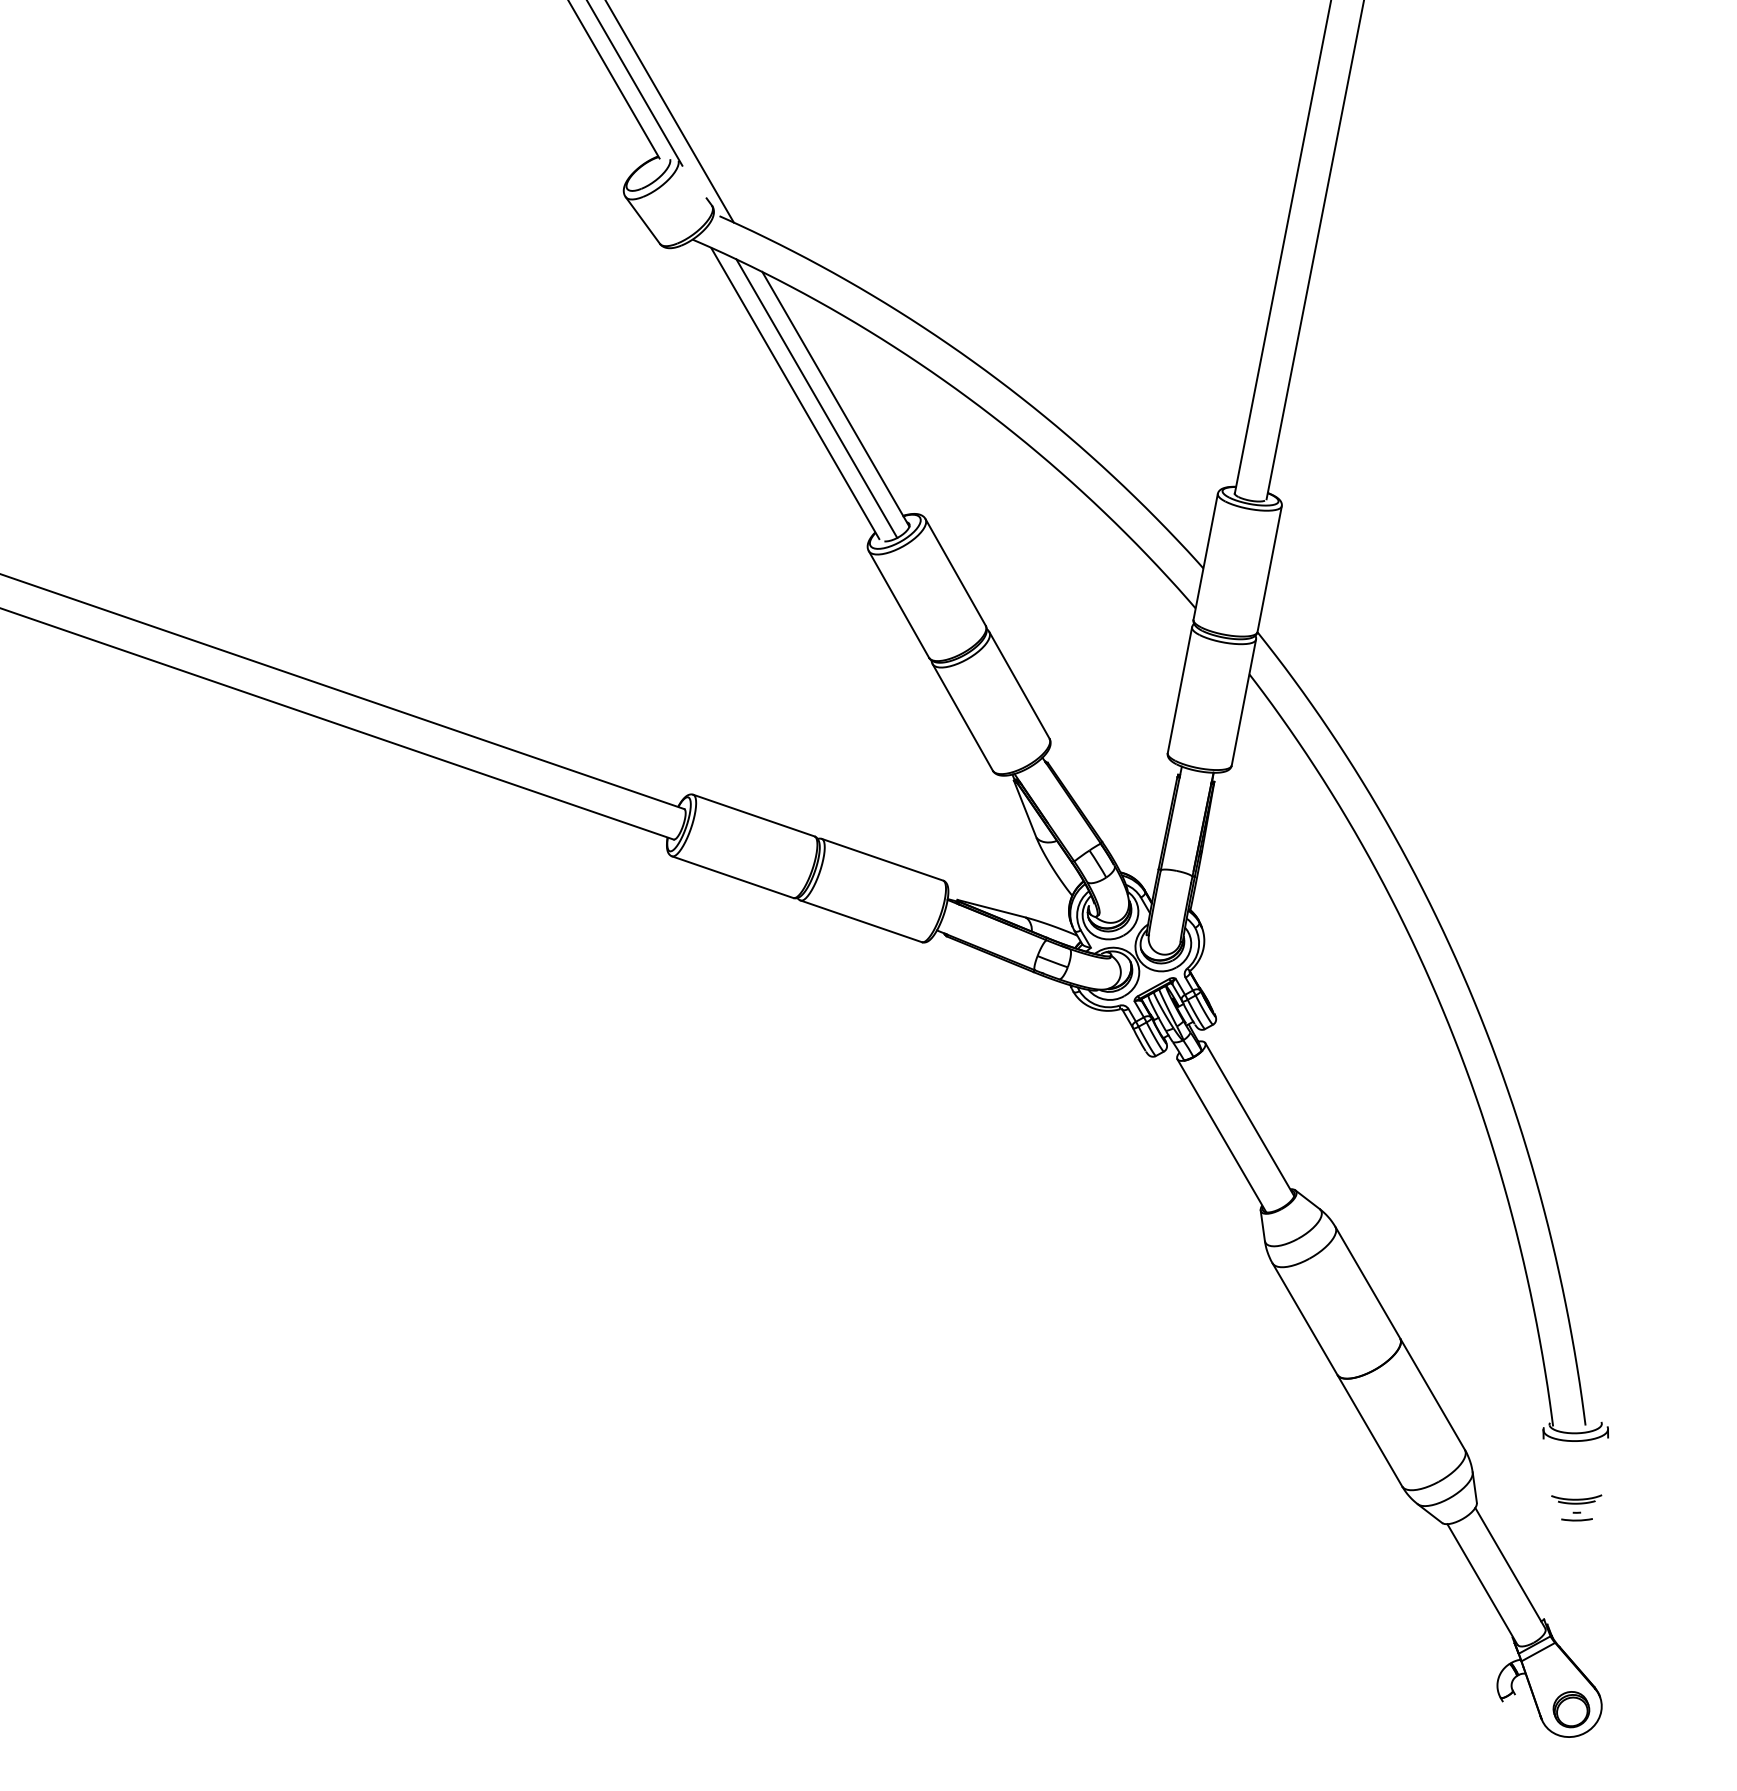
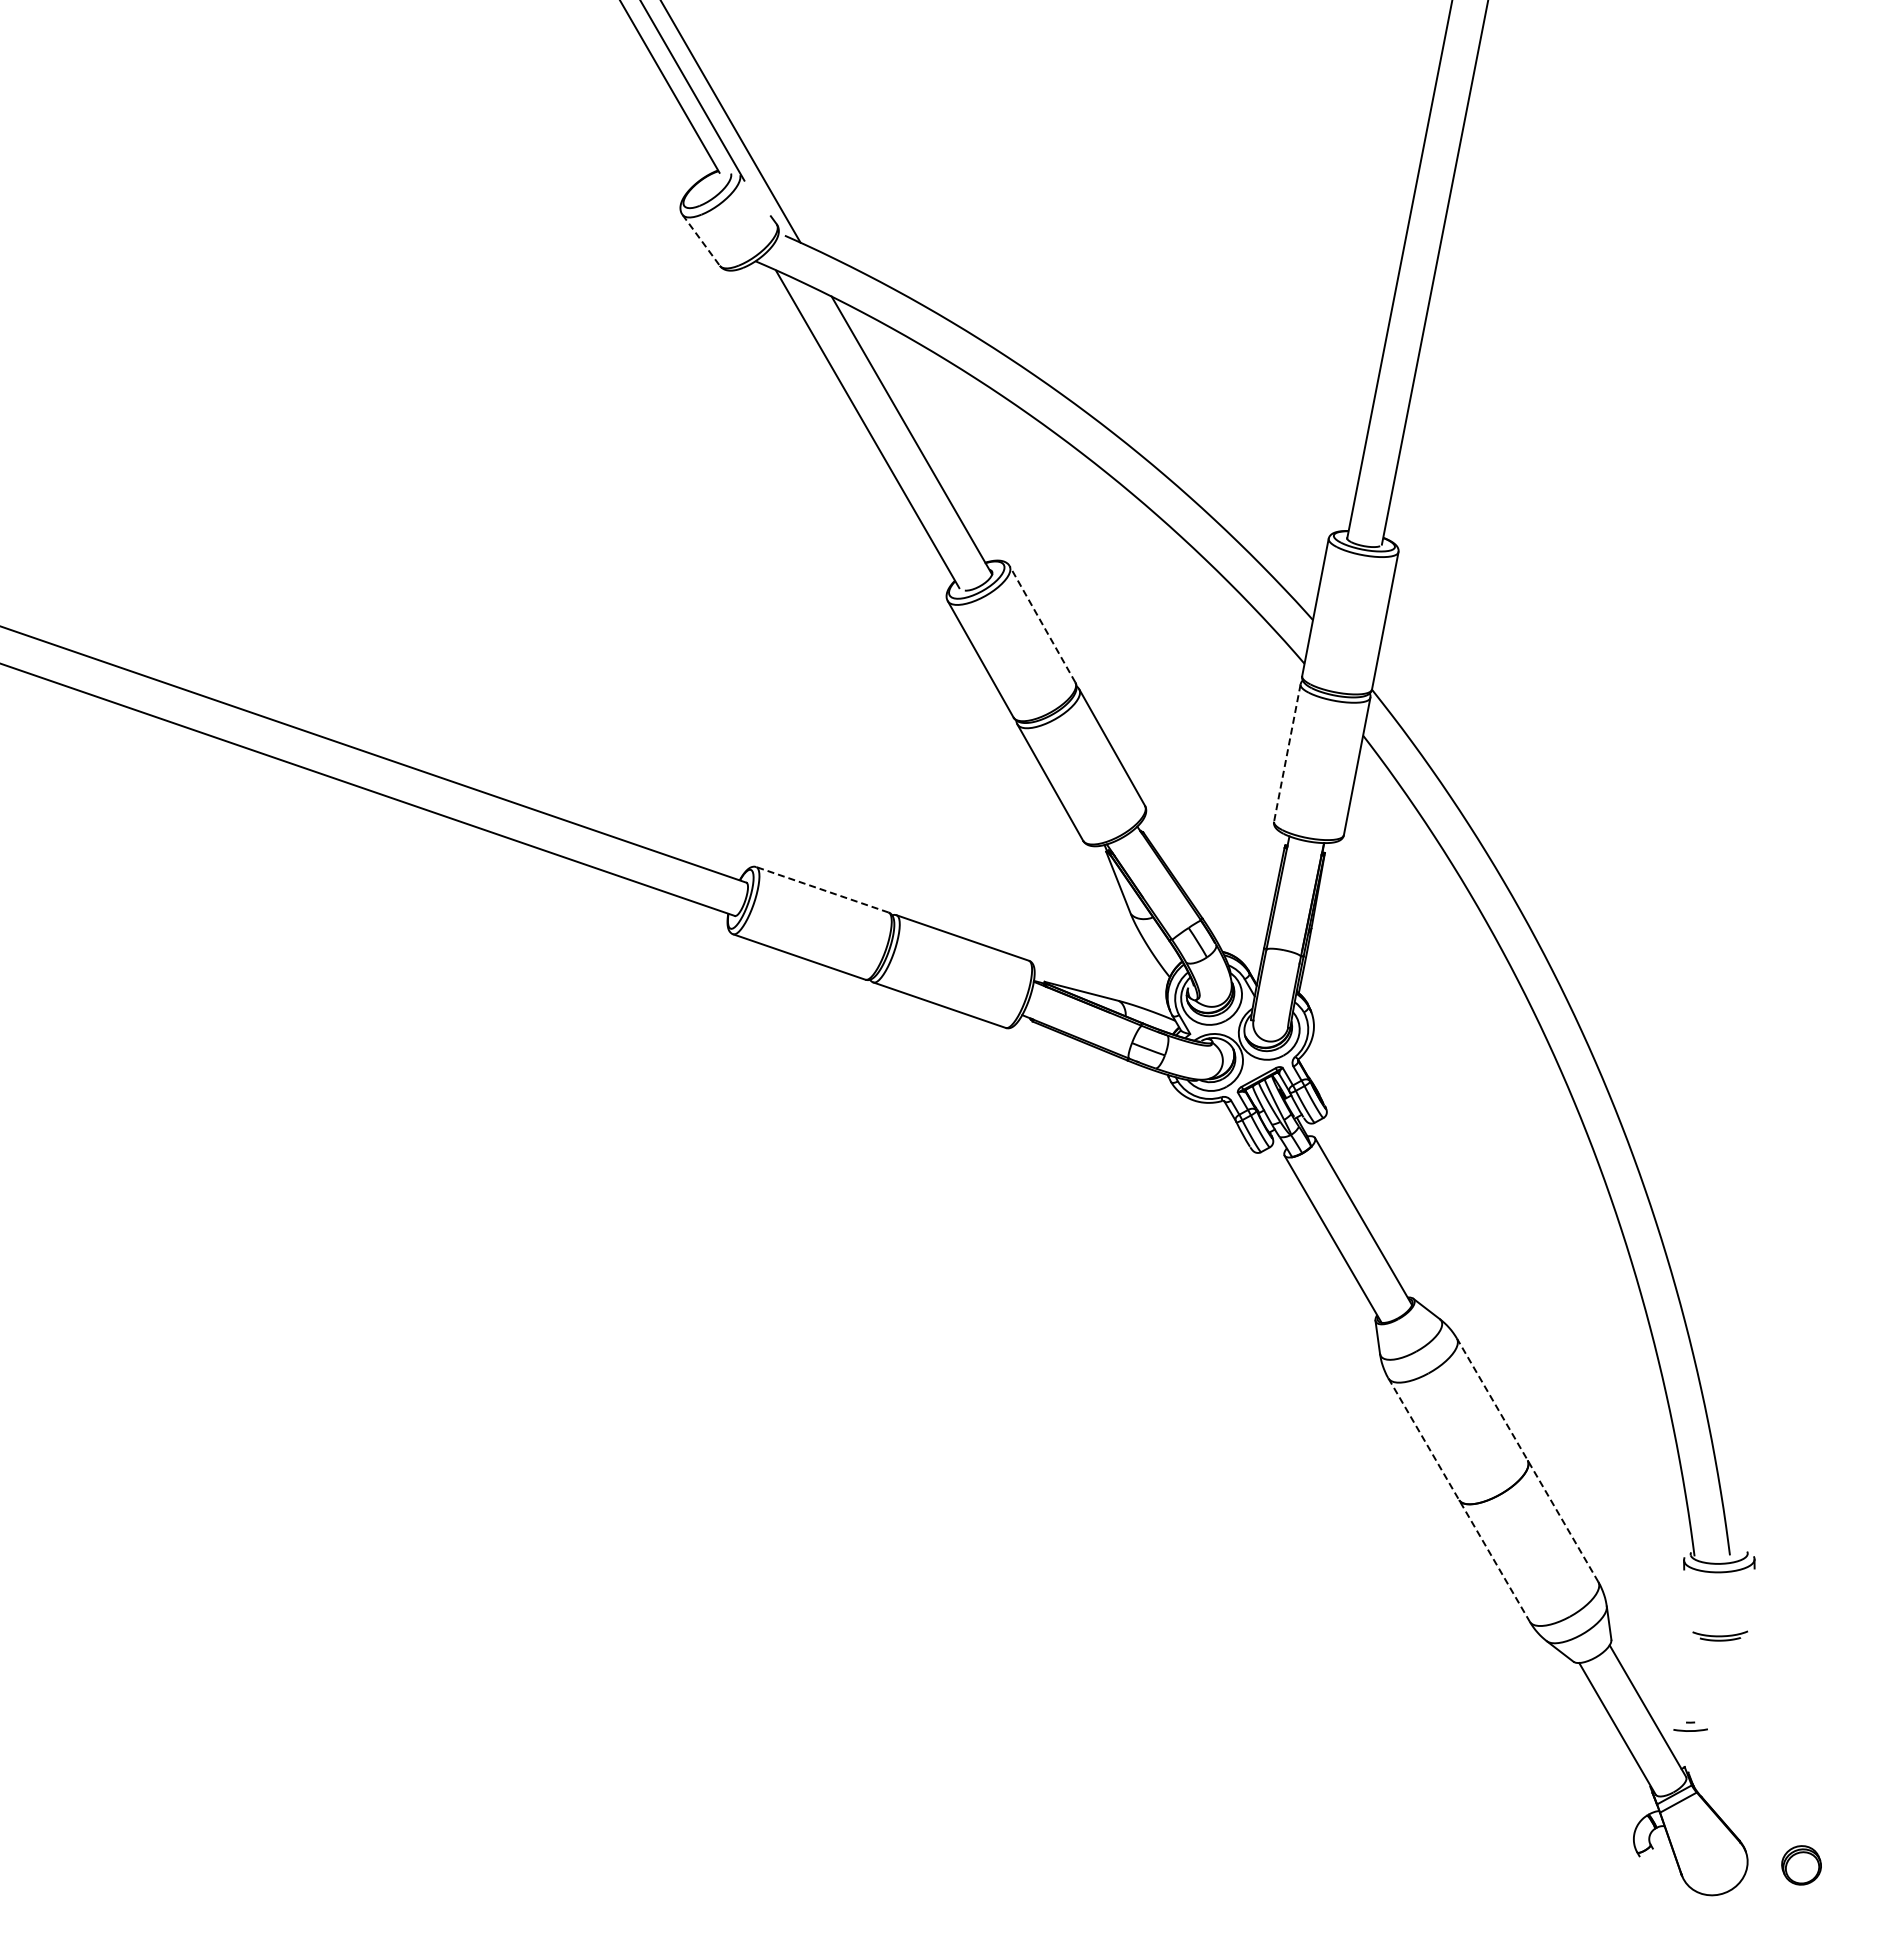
line: (643, 220) -> (701, 240), solid -> dashed
line: (816, 398) -> (890, 434), removed
line: (955, 572) -> (1042, 624), solid -> dashed
line: (1180, 690) -> (1287, 753), solid -> dashed
line: (753, 815) -> (822, 889), solid -> dashed
line: (1400, 1338) -> (1527, 1460), solid -> dashed
line: (1337, 1375) -> (1459, 1500), solid -> dashed
part: (1576, 1516) -> (1690, 1726), moved
part: (1571, 1709) -> (1801, 1865), moved

